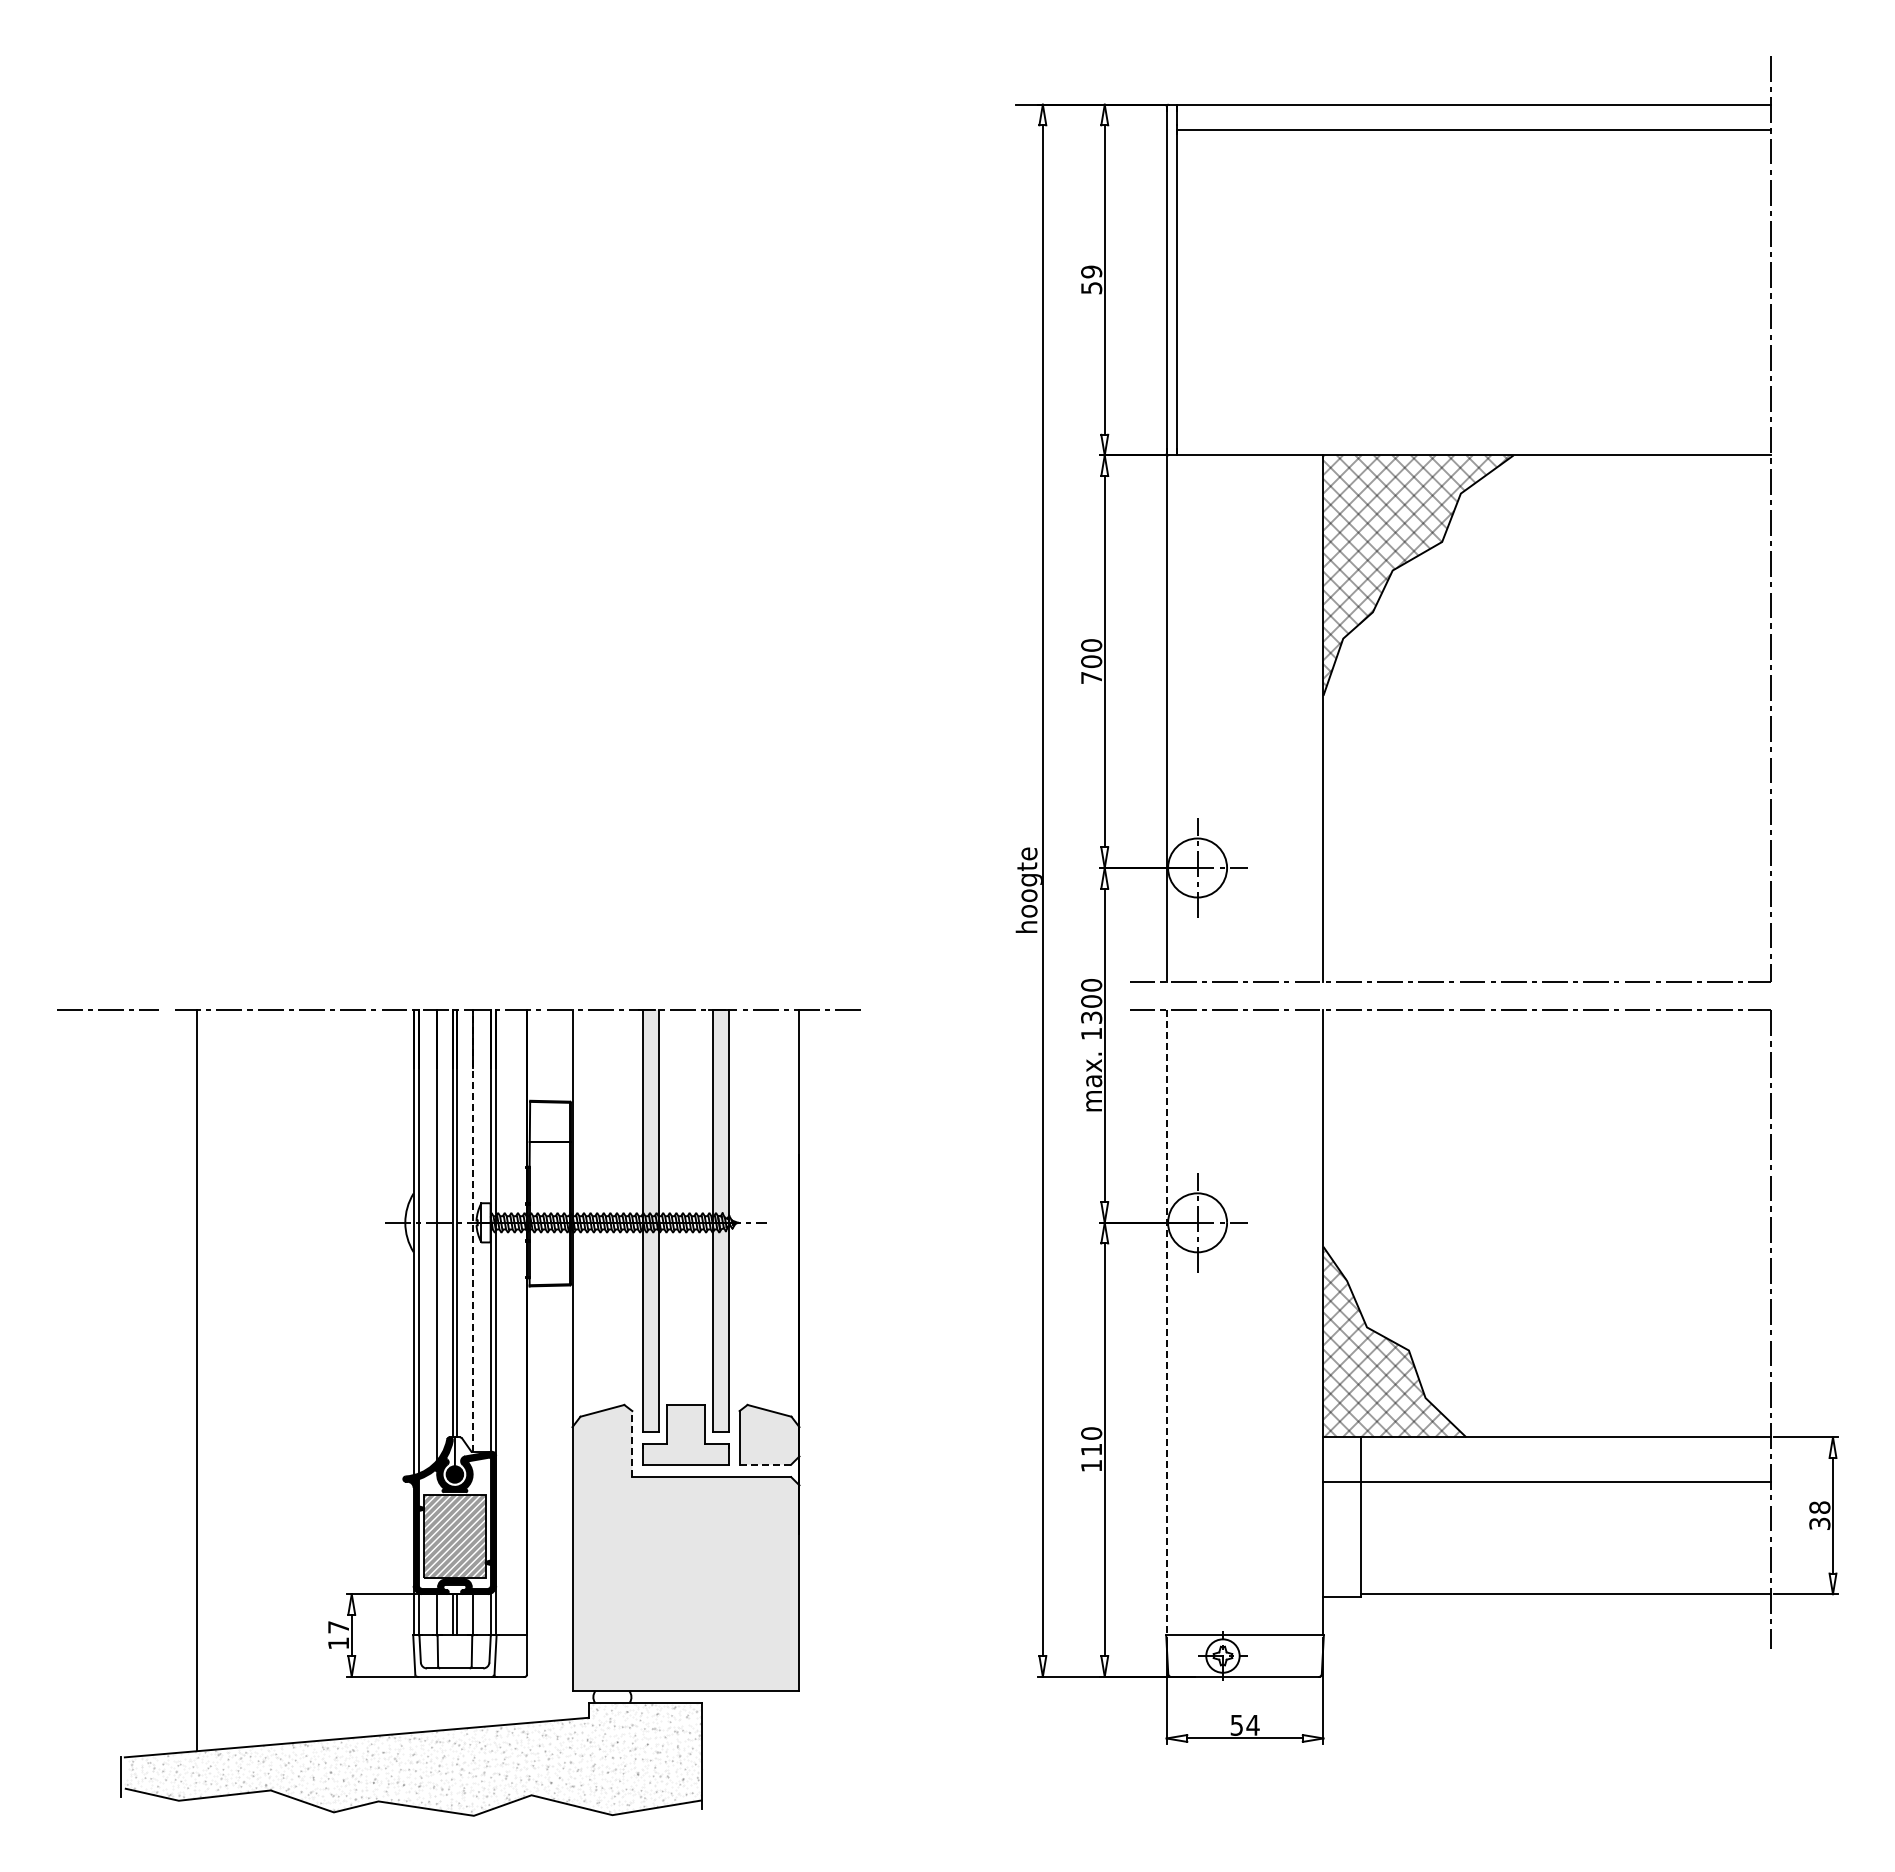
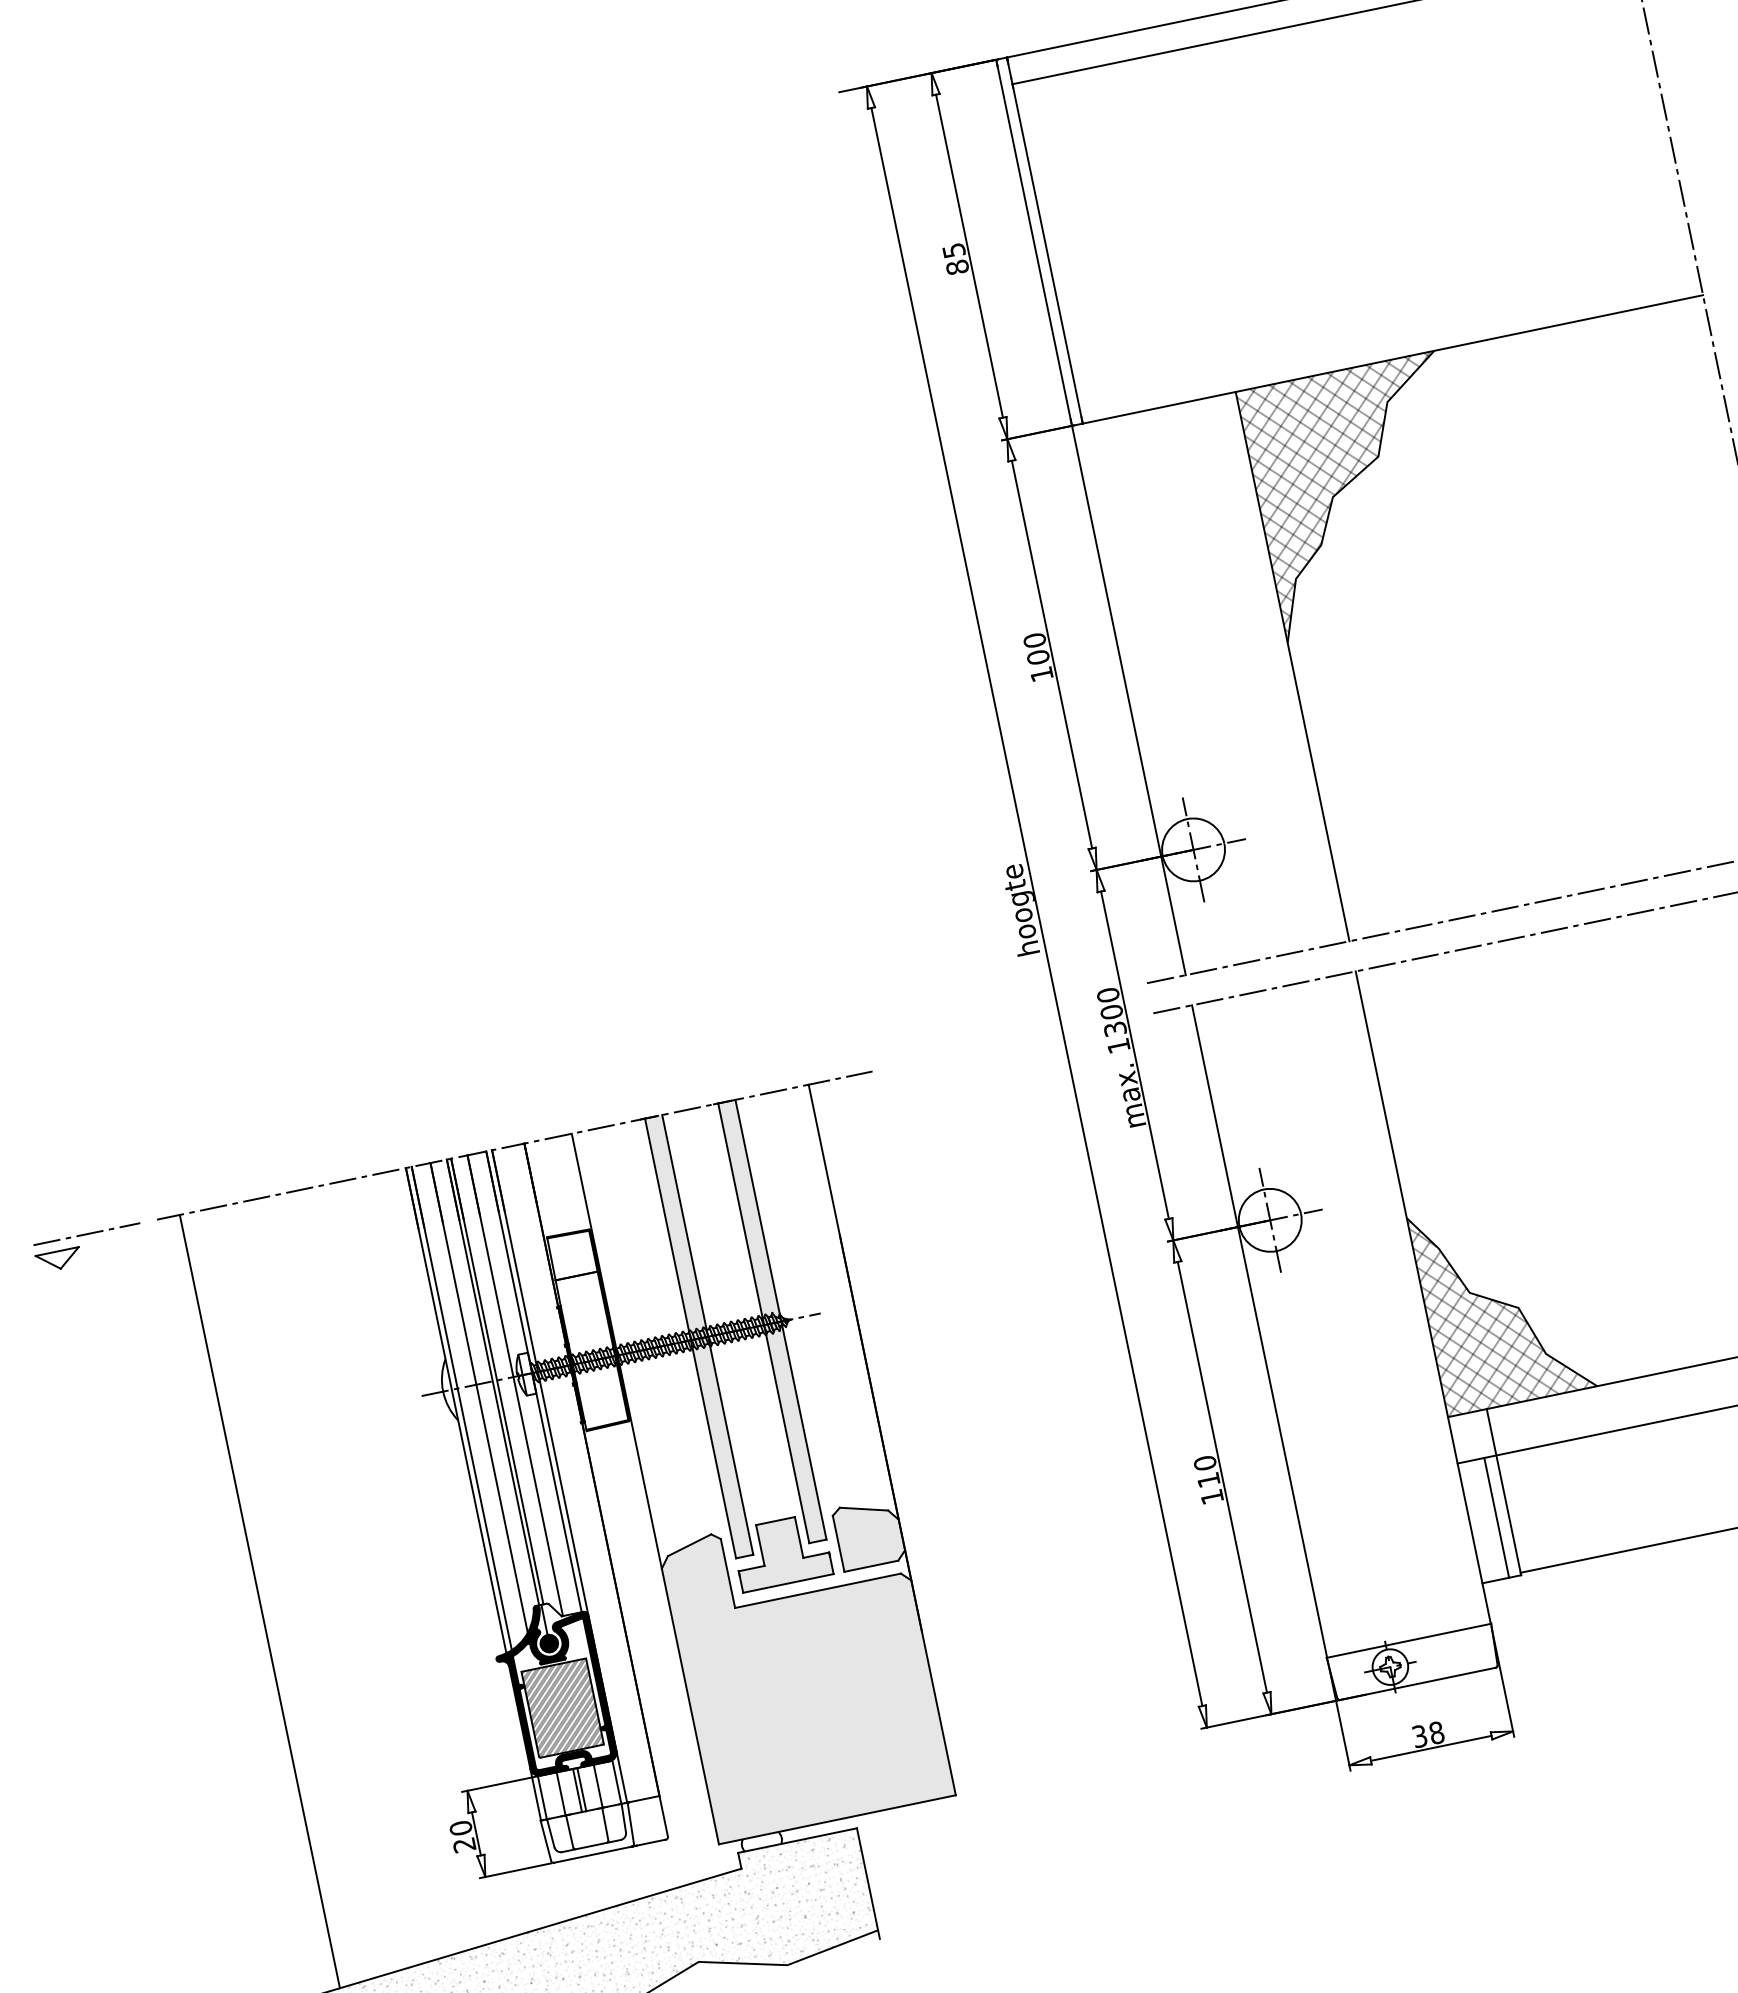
text: (1091, 279) -> (955, 258), 59 -> 85
text: (1091, 677) -> (1041, 673), 700 -> 100
part: (77, 1028) -> (58, 1259), added
line: (472, 1231) -> (515, 1386), dashed -> solid
line: (1166, 1323) -> (1259, 1332), dashed -> solid
line: (632, 1443) -> (728, 1572), dashed -> solid
line: (765, 1464) -> (871, 1566), dashed -> solid
line: (1349, 1538) -> (1497, 1517), added
text: (338, 1635) -> (462, 1836), 17 -> 20
text: (1245, 1724) -> (1428, 1733), 54 -> 38

